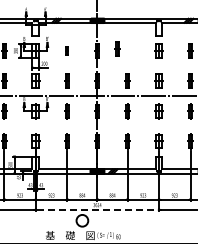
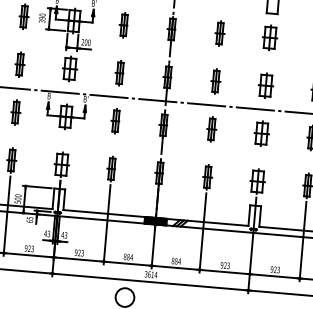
part: (117, 48) -> (219, 32), moved
part: (66, 50) -> (122, 24), size x1.67
line: (97, 209) -> (150, 281), dashed -> solid

